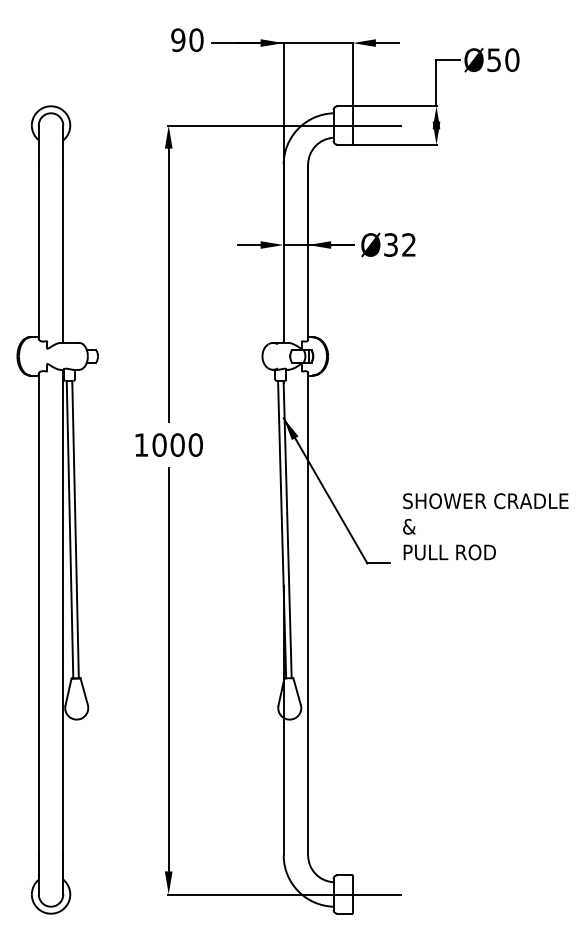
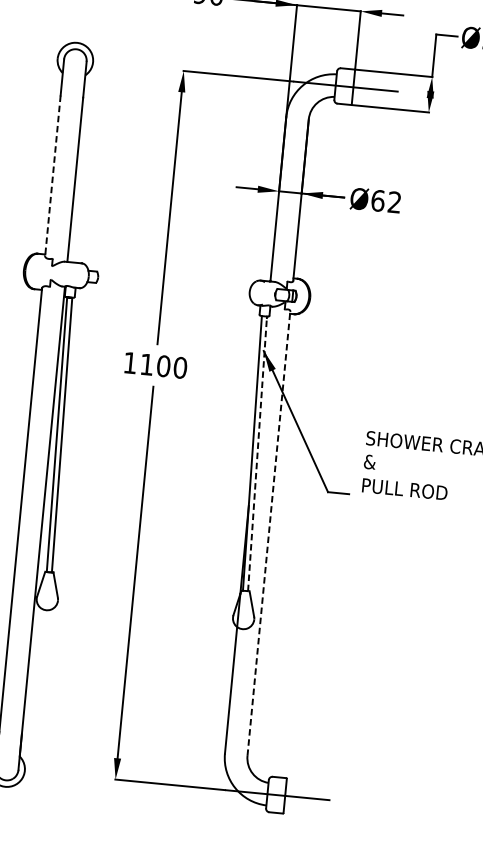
text: (391, 244) -> (378, 200), Ø32 -> Ø62
line: (38, 252) -> (52, 176), solid -> dashed
text: (159, 444) -> (147, 364), 1000 -> 1100
line: (287, 529) -> (257, 453), solid -> dashed
line: (308, 613) -> (269, 533), solid -> dashed

